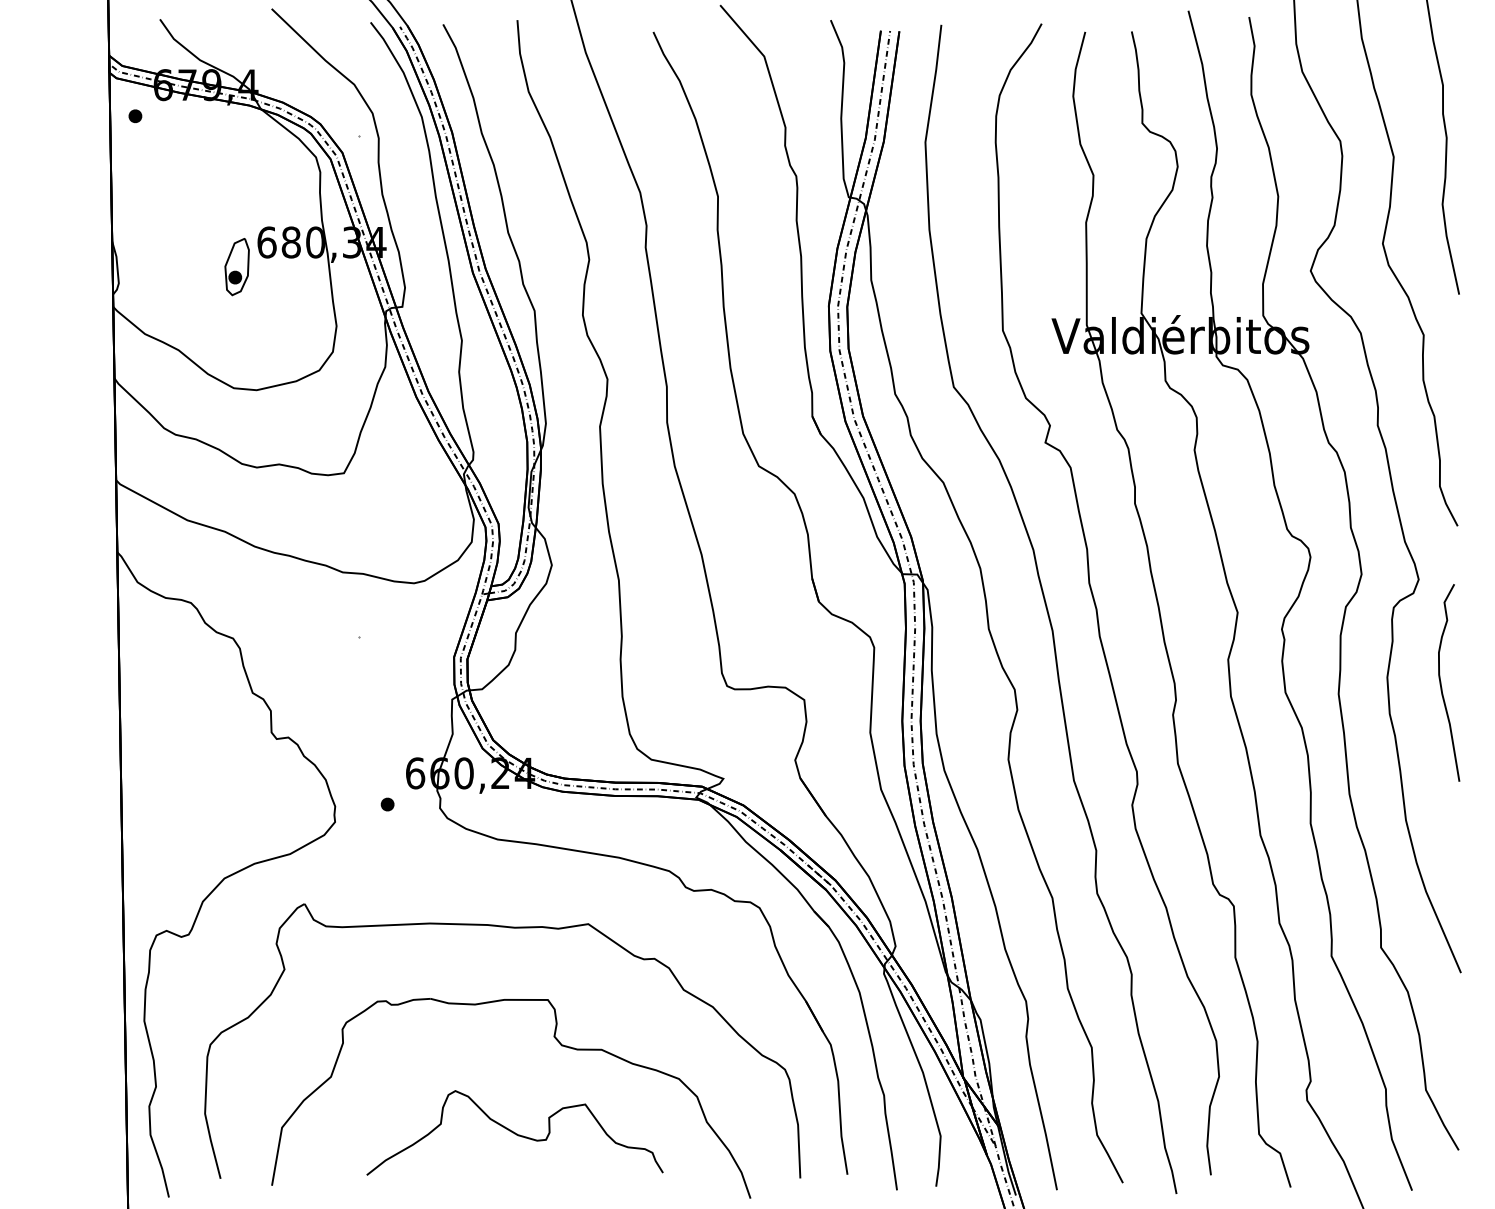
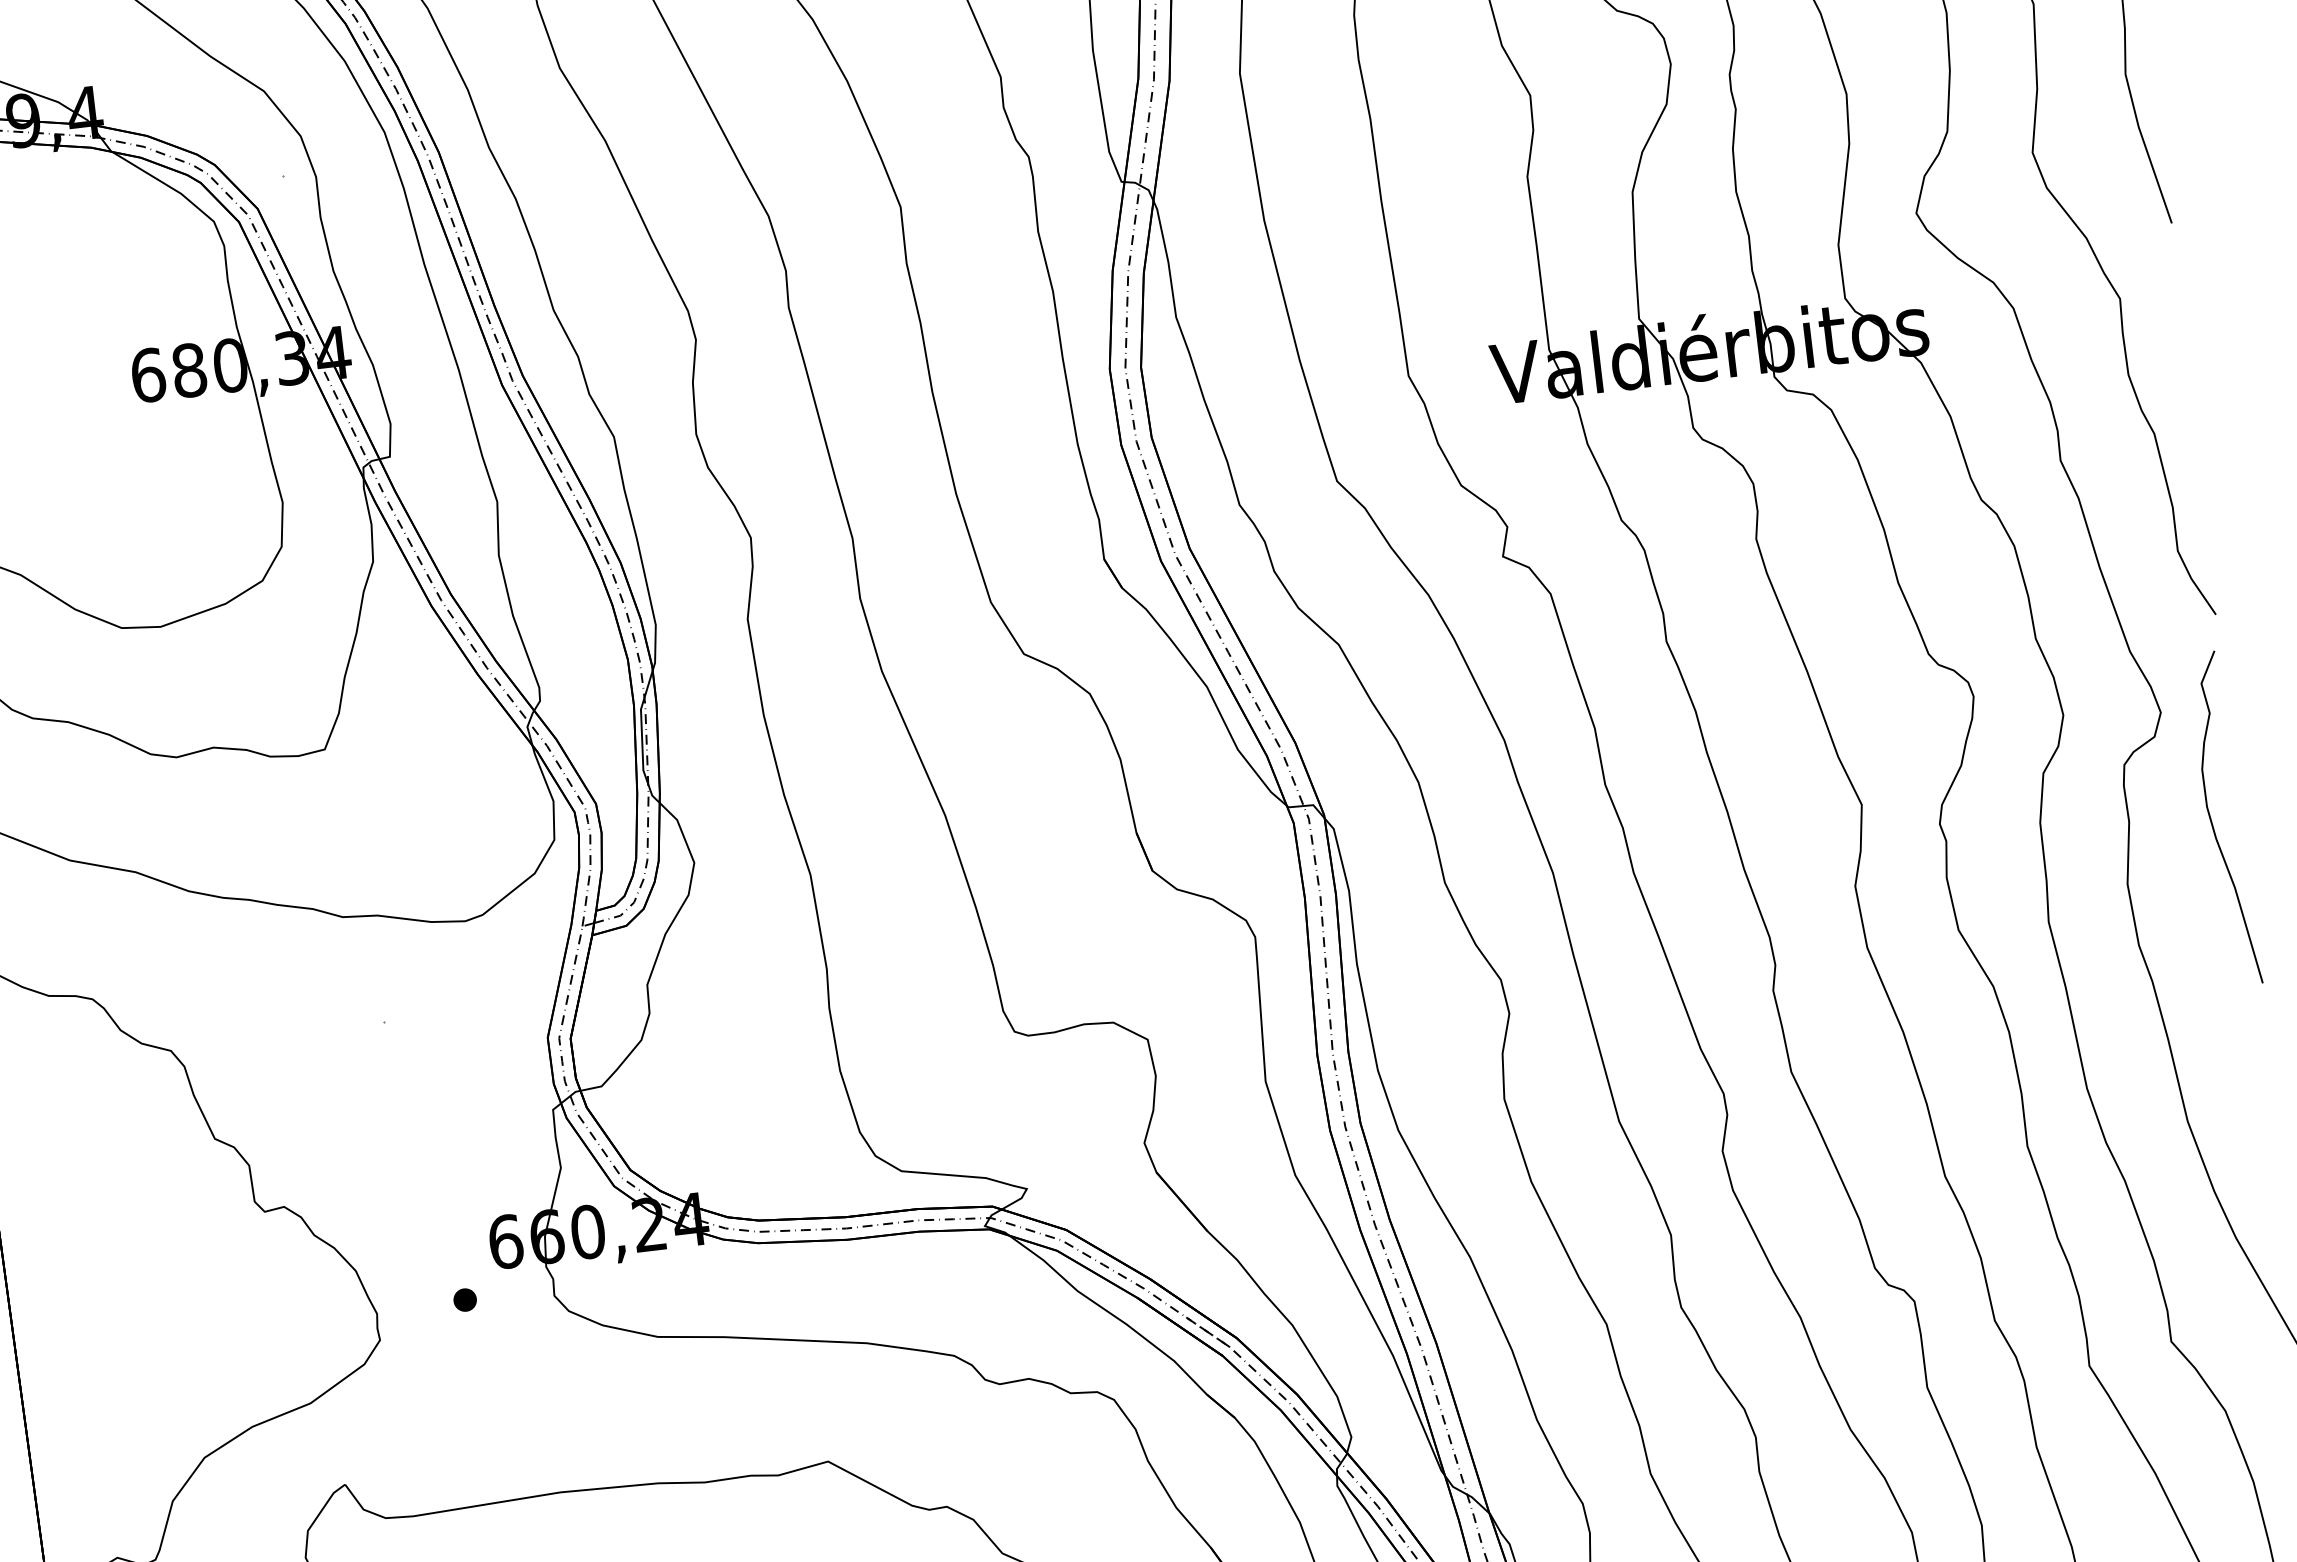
part: (236, 267) -> (101, 423), removed
curve: (1441, 682) -> (2212, 819), moved

